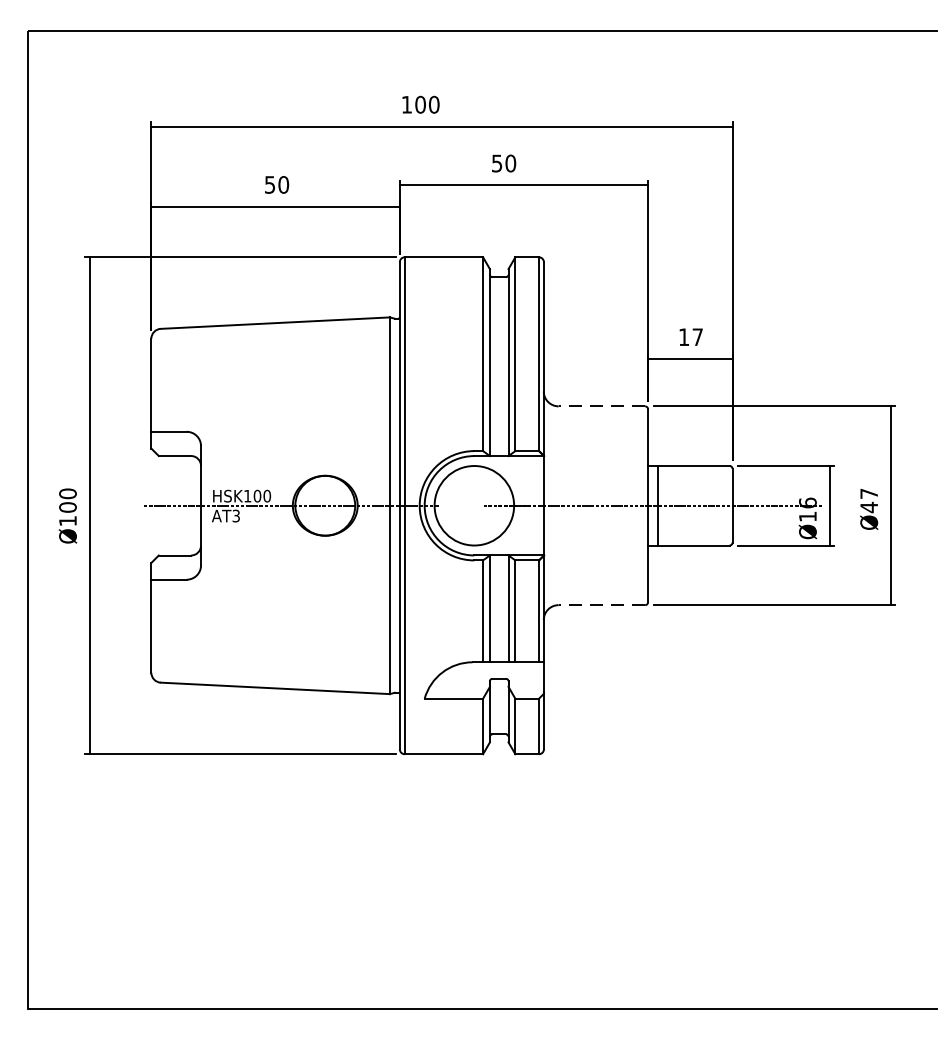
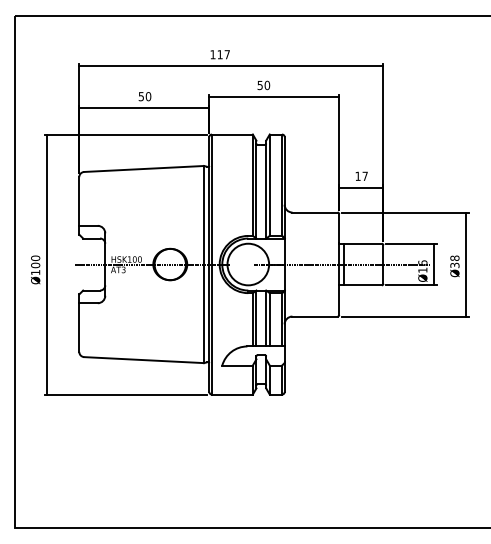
text: (426, 104) -> (223, 54), 100 -> 117
line: (602, 406) -> (315, 212), dashed -> solid
text: (868, 499) -> (454, 261), Ø47 -> Ø38
line: (602, 605) -> (315, 316), dashed -> solid

